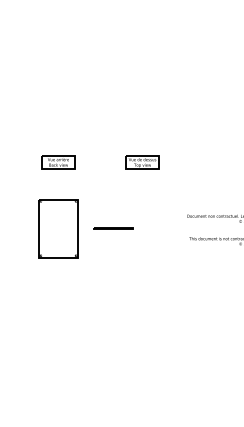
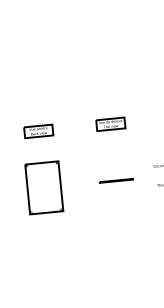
line: (113, 228) -> (116, 180), moved

